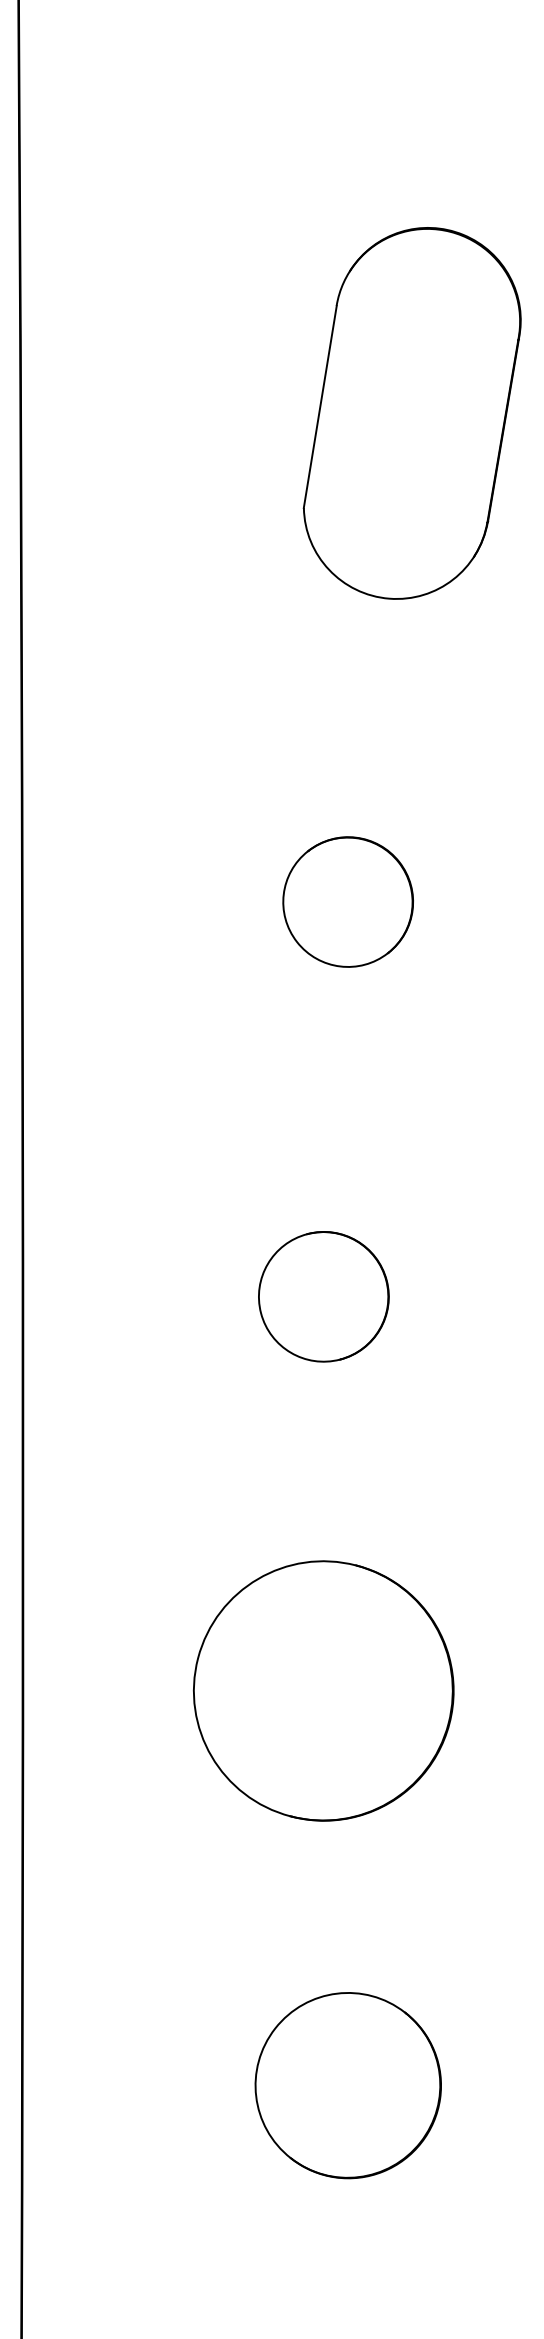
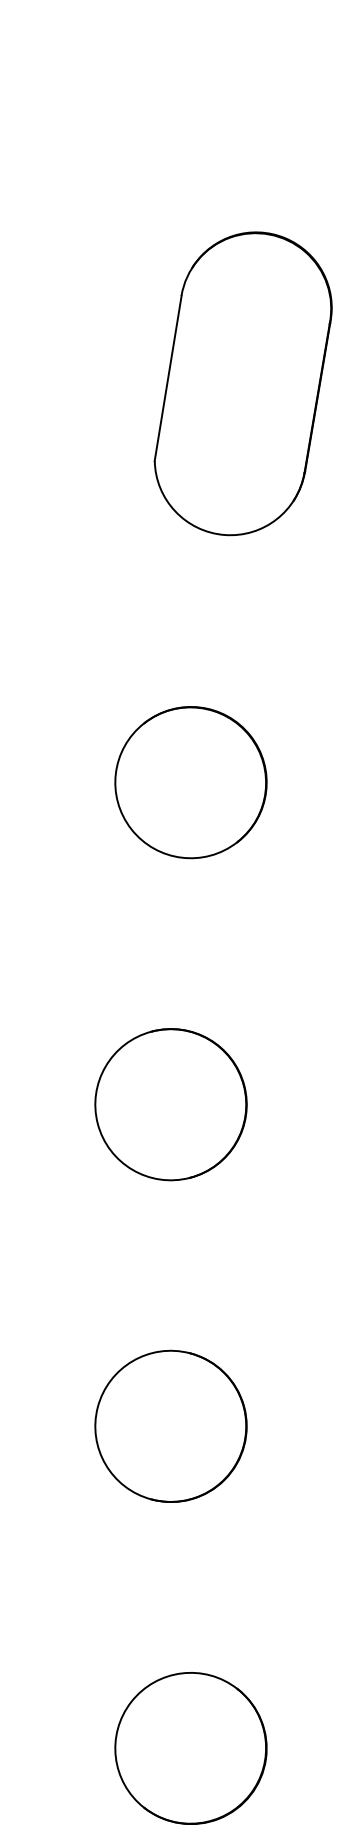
part: (347, 901) -> (190, 782), size x1.43
part: (323, 1296) -> (170, 1104), size x1.43
part: (323, 1690) -> (170, 1426), size x0.71

